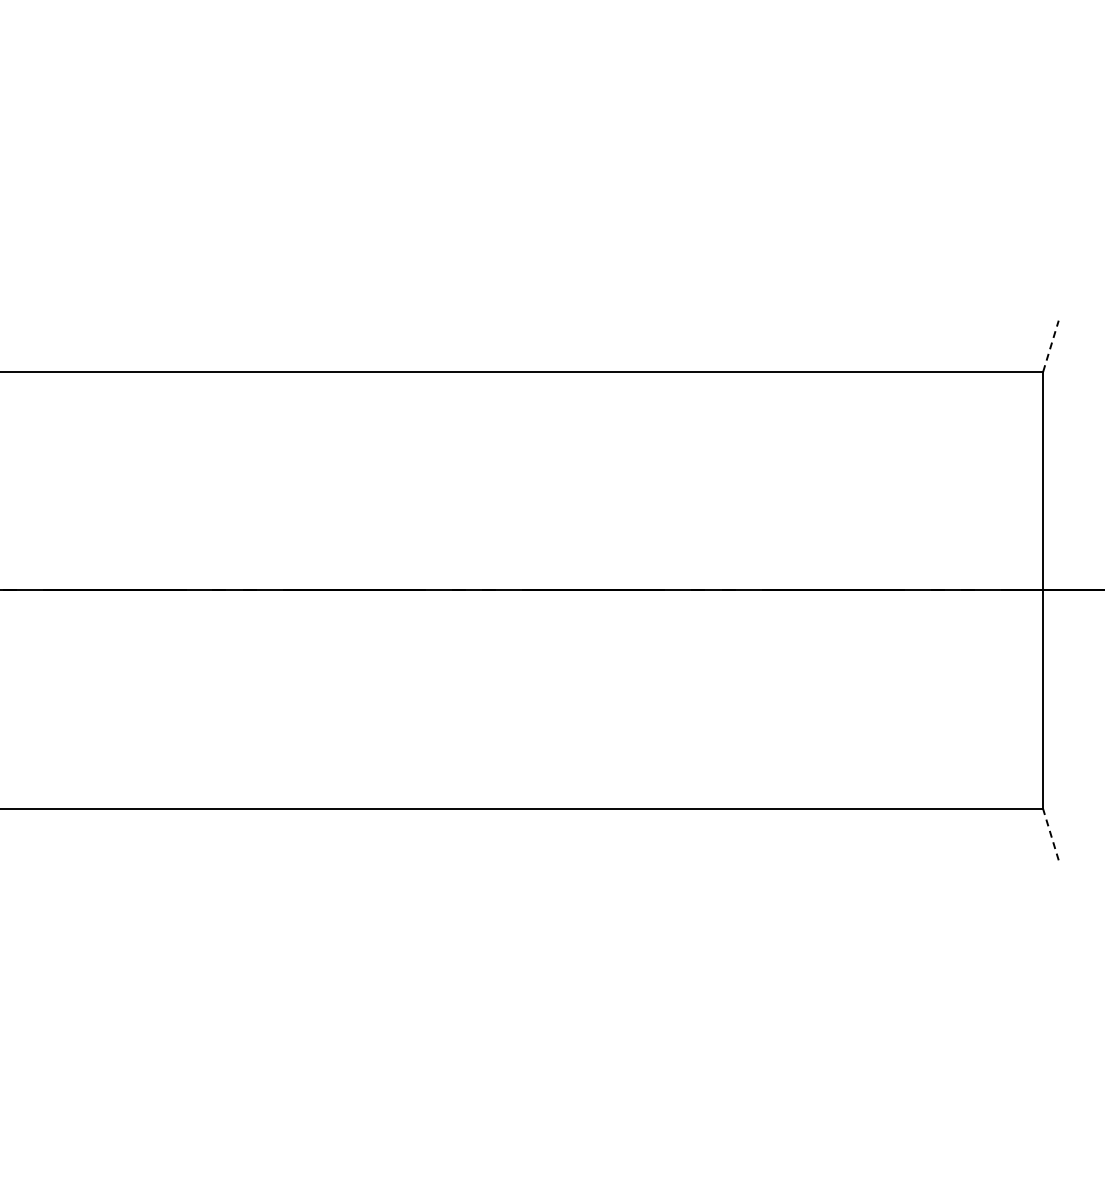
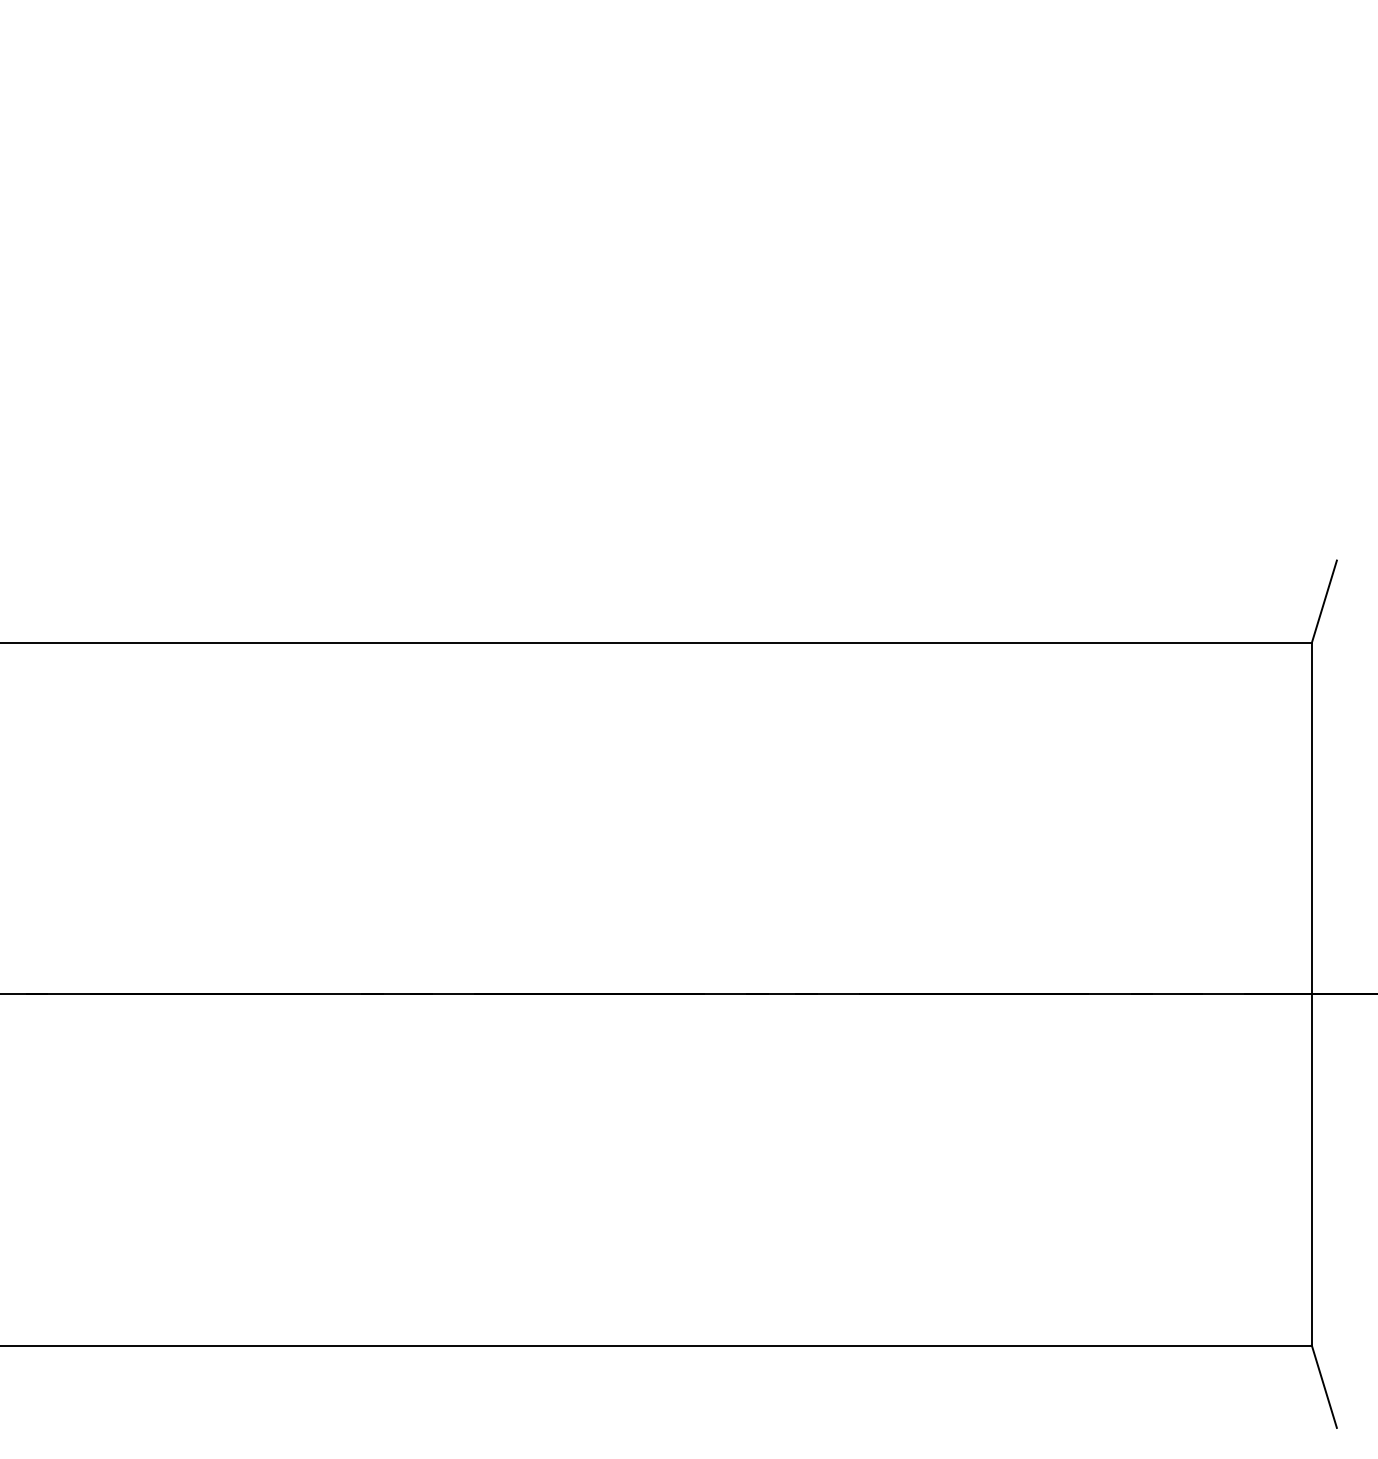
line: (1050, 346) -> (1323, 602), dashed -> solid
line: (1050, 834) -> (1323, 1386), dashed -> solid

